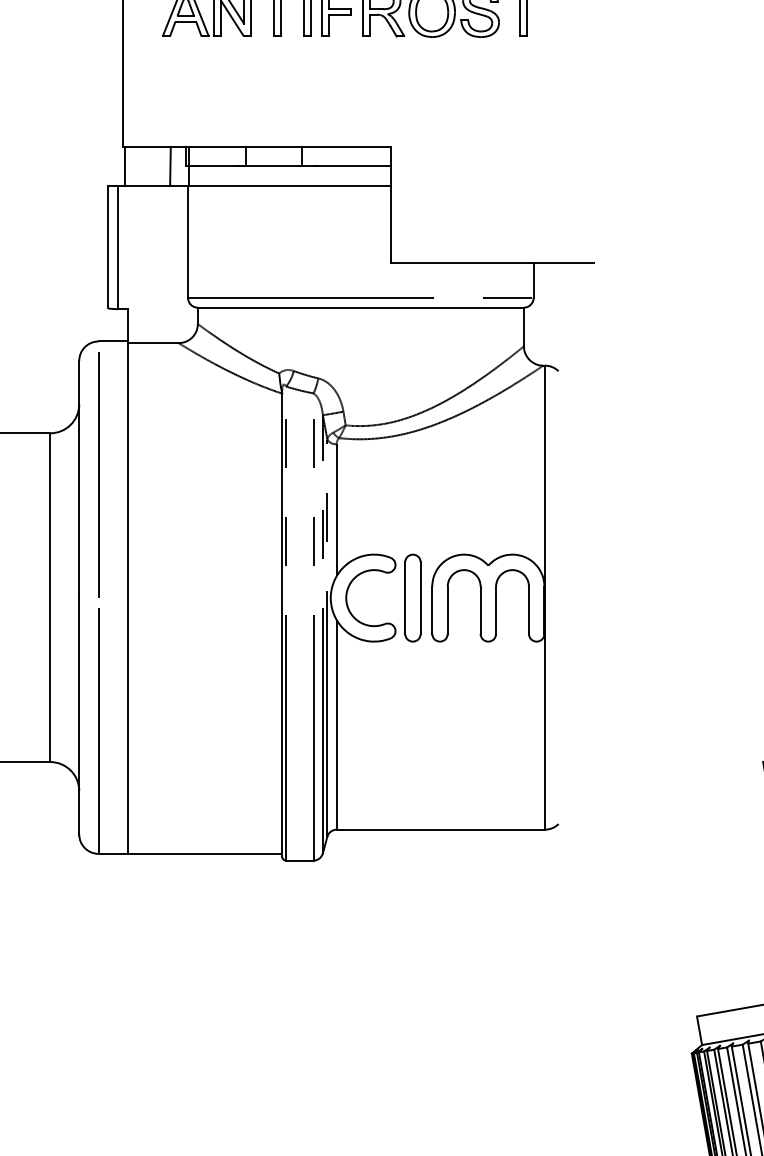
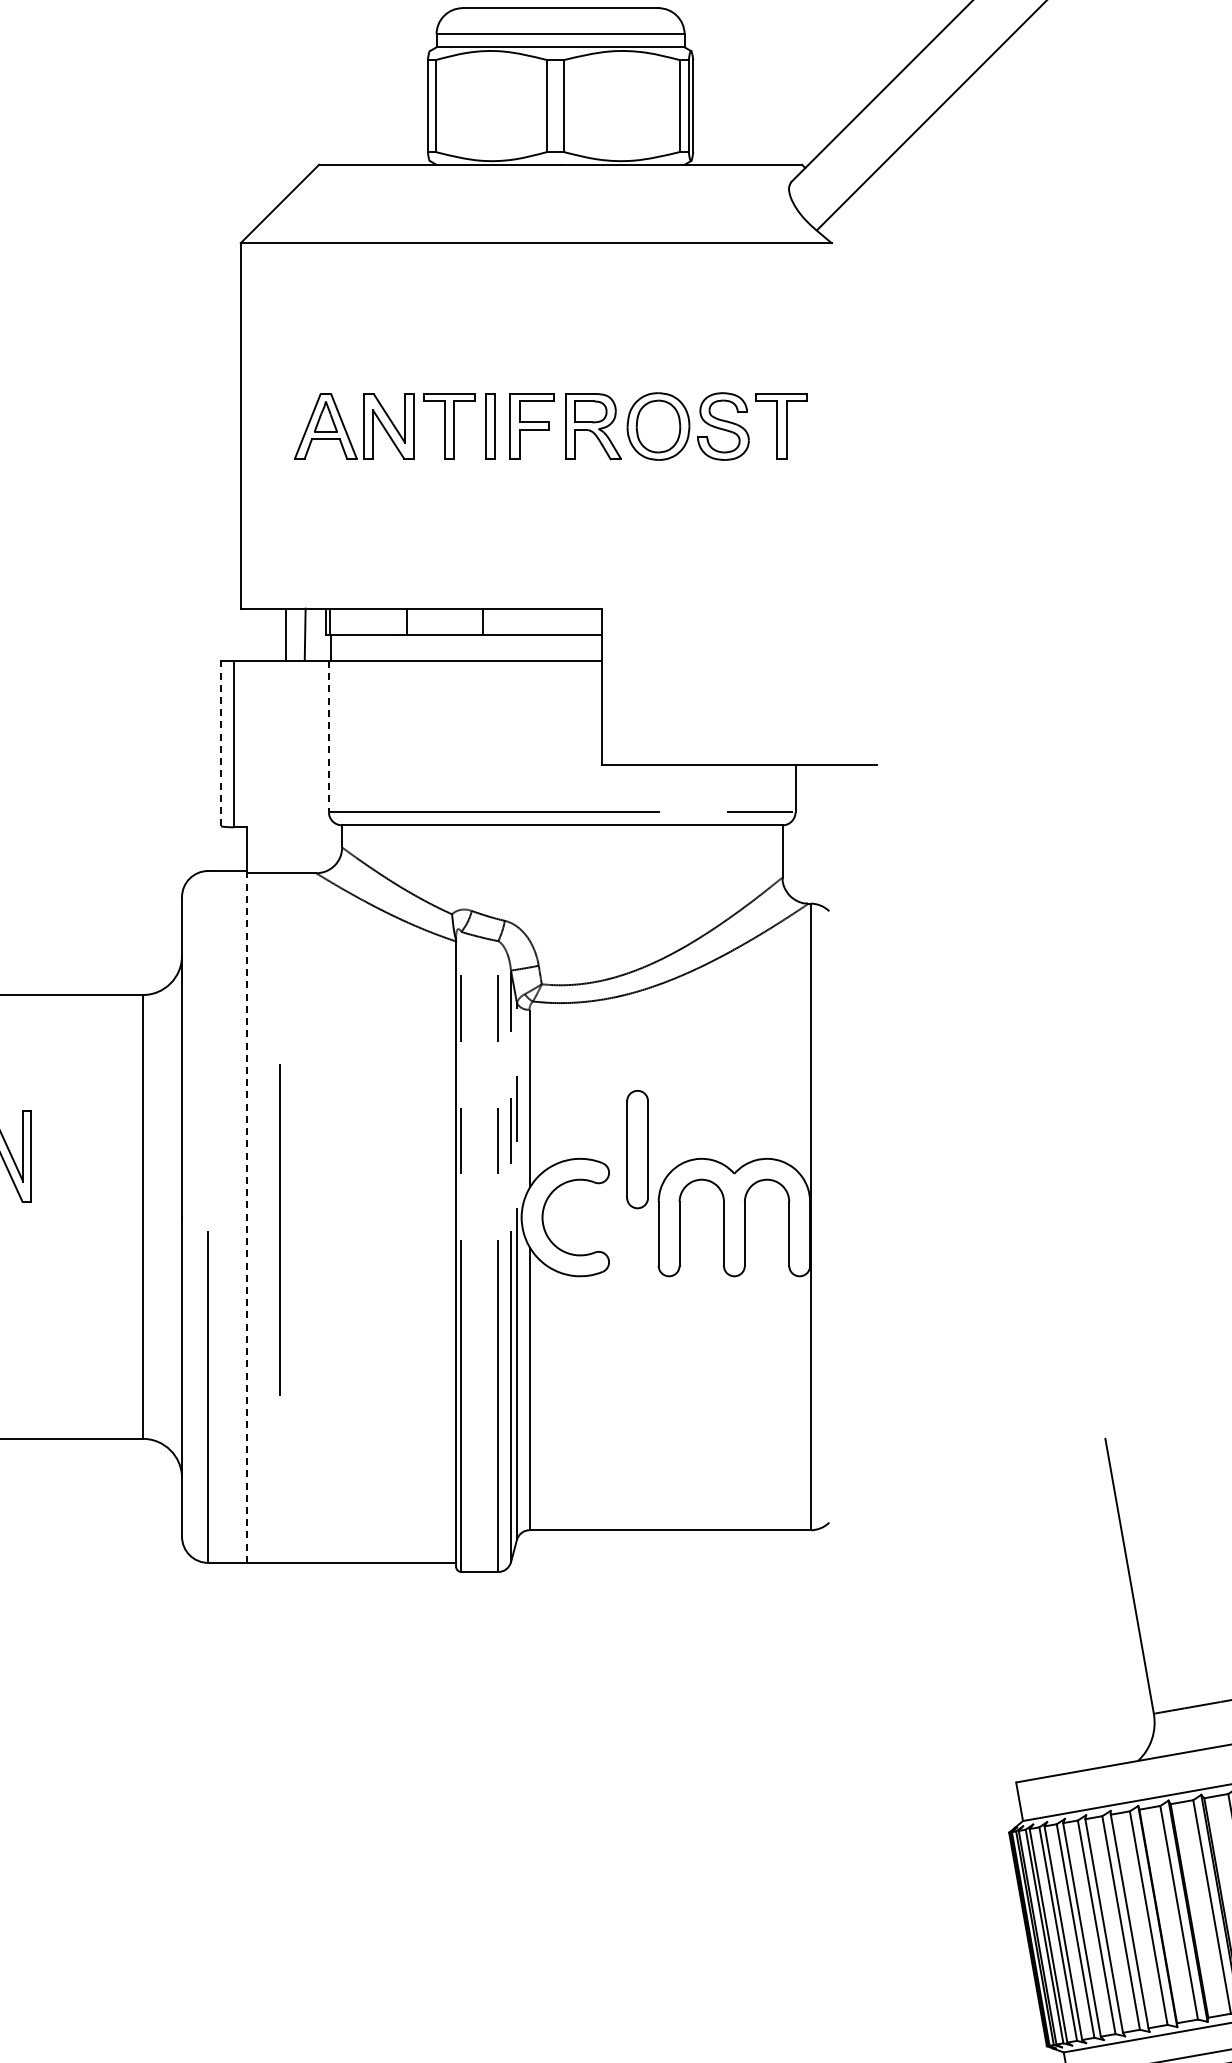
line: (124, 166) -> (286, 634), moved
line: (187, 241) -> (328, 736), solid -> dashed
line: (108, 247) -> (221, 743), solid -> dashed
line: (98, 474) -> (279, 1229), moved
line: (127, 598) -> (247, 1218), solid -> dashed
part: (412, 598) -> (637, 1149), moved

